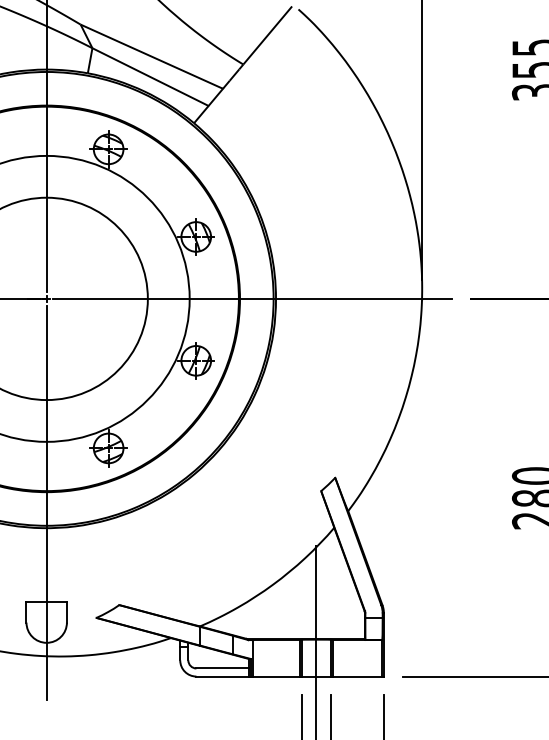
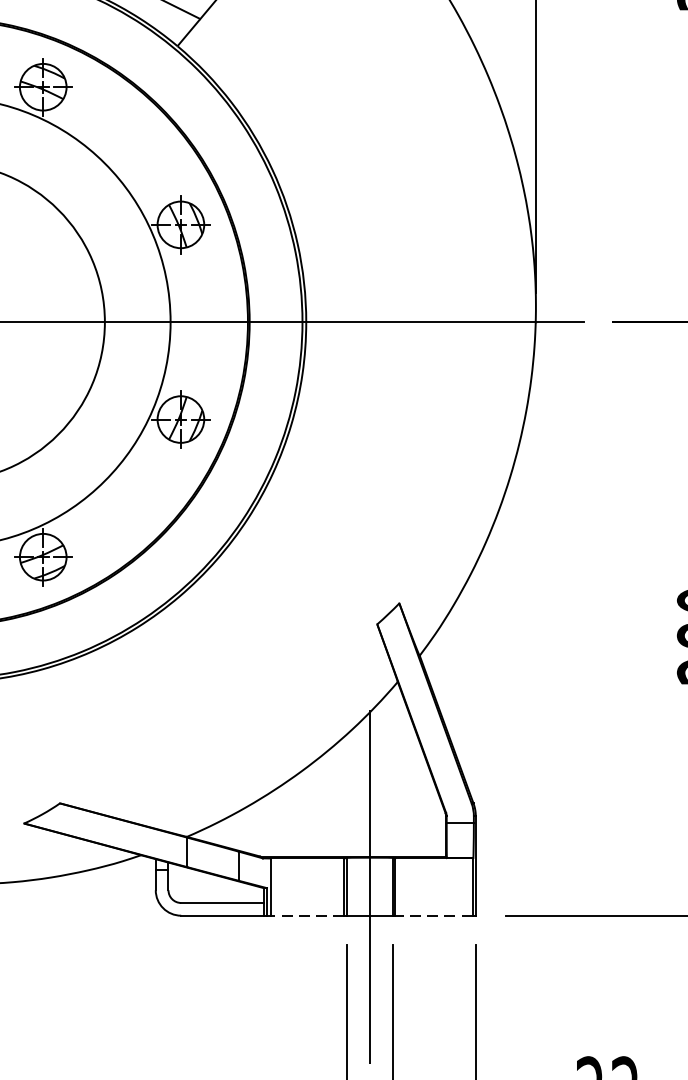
line: (276, 676) -> (307, 915), solid -> dashed
line: (357, 676) -> (434, 915), solid -> dashed

